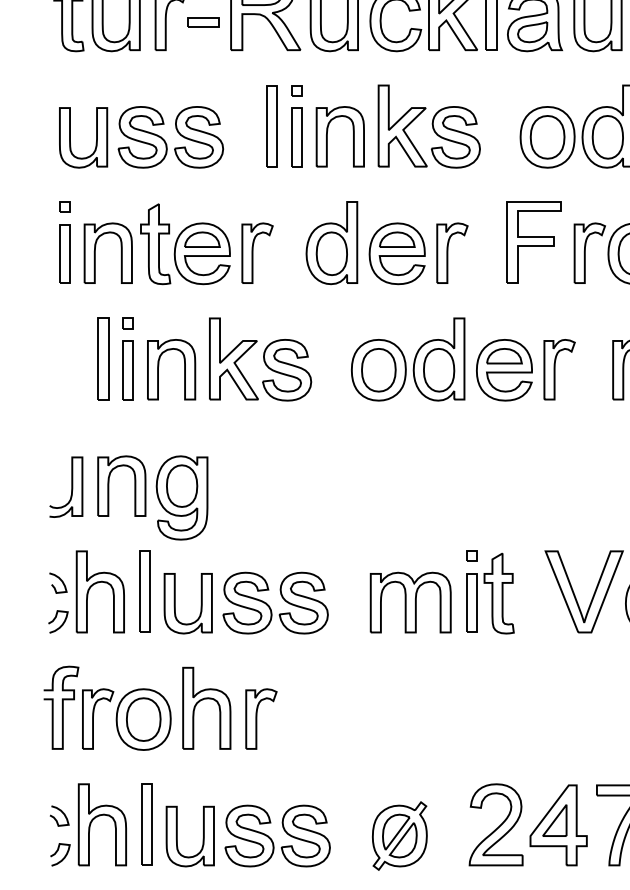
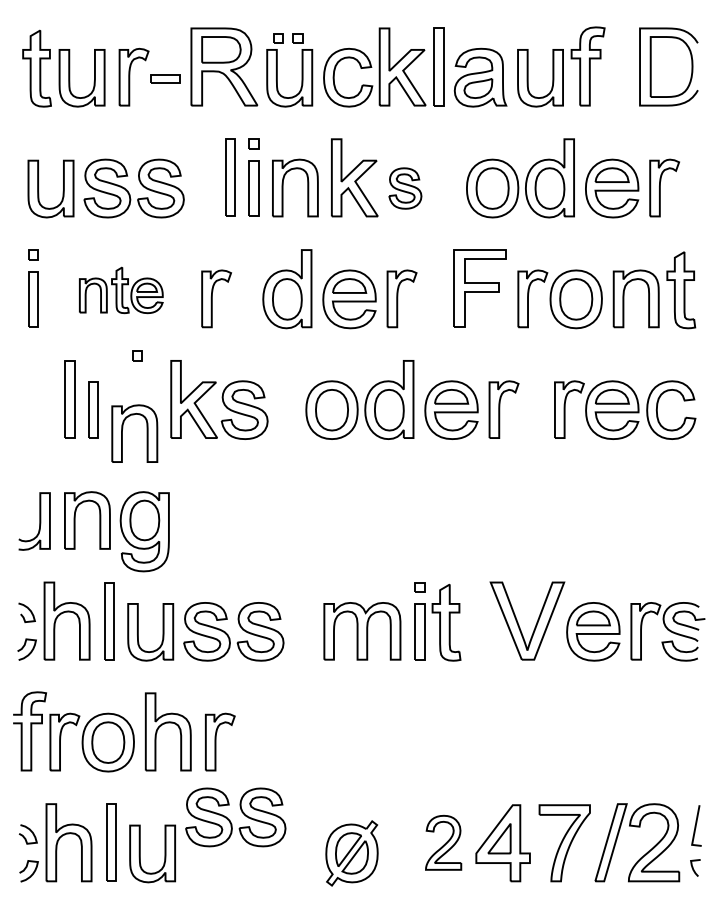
part: (456, 137) -> (405, 188), size x0.7
part: (157, 244) -> (121, 290), size x0.6
part: (128, 323) -> (137, 355), moved
part: (158, 369) -> (122, 433), moved
part: (495, 824) -> (443, 842), size x0.7
part: (277, 836) -> (235, 817), moved

